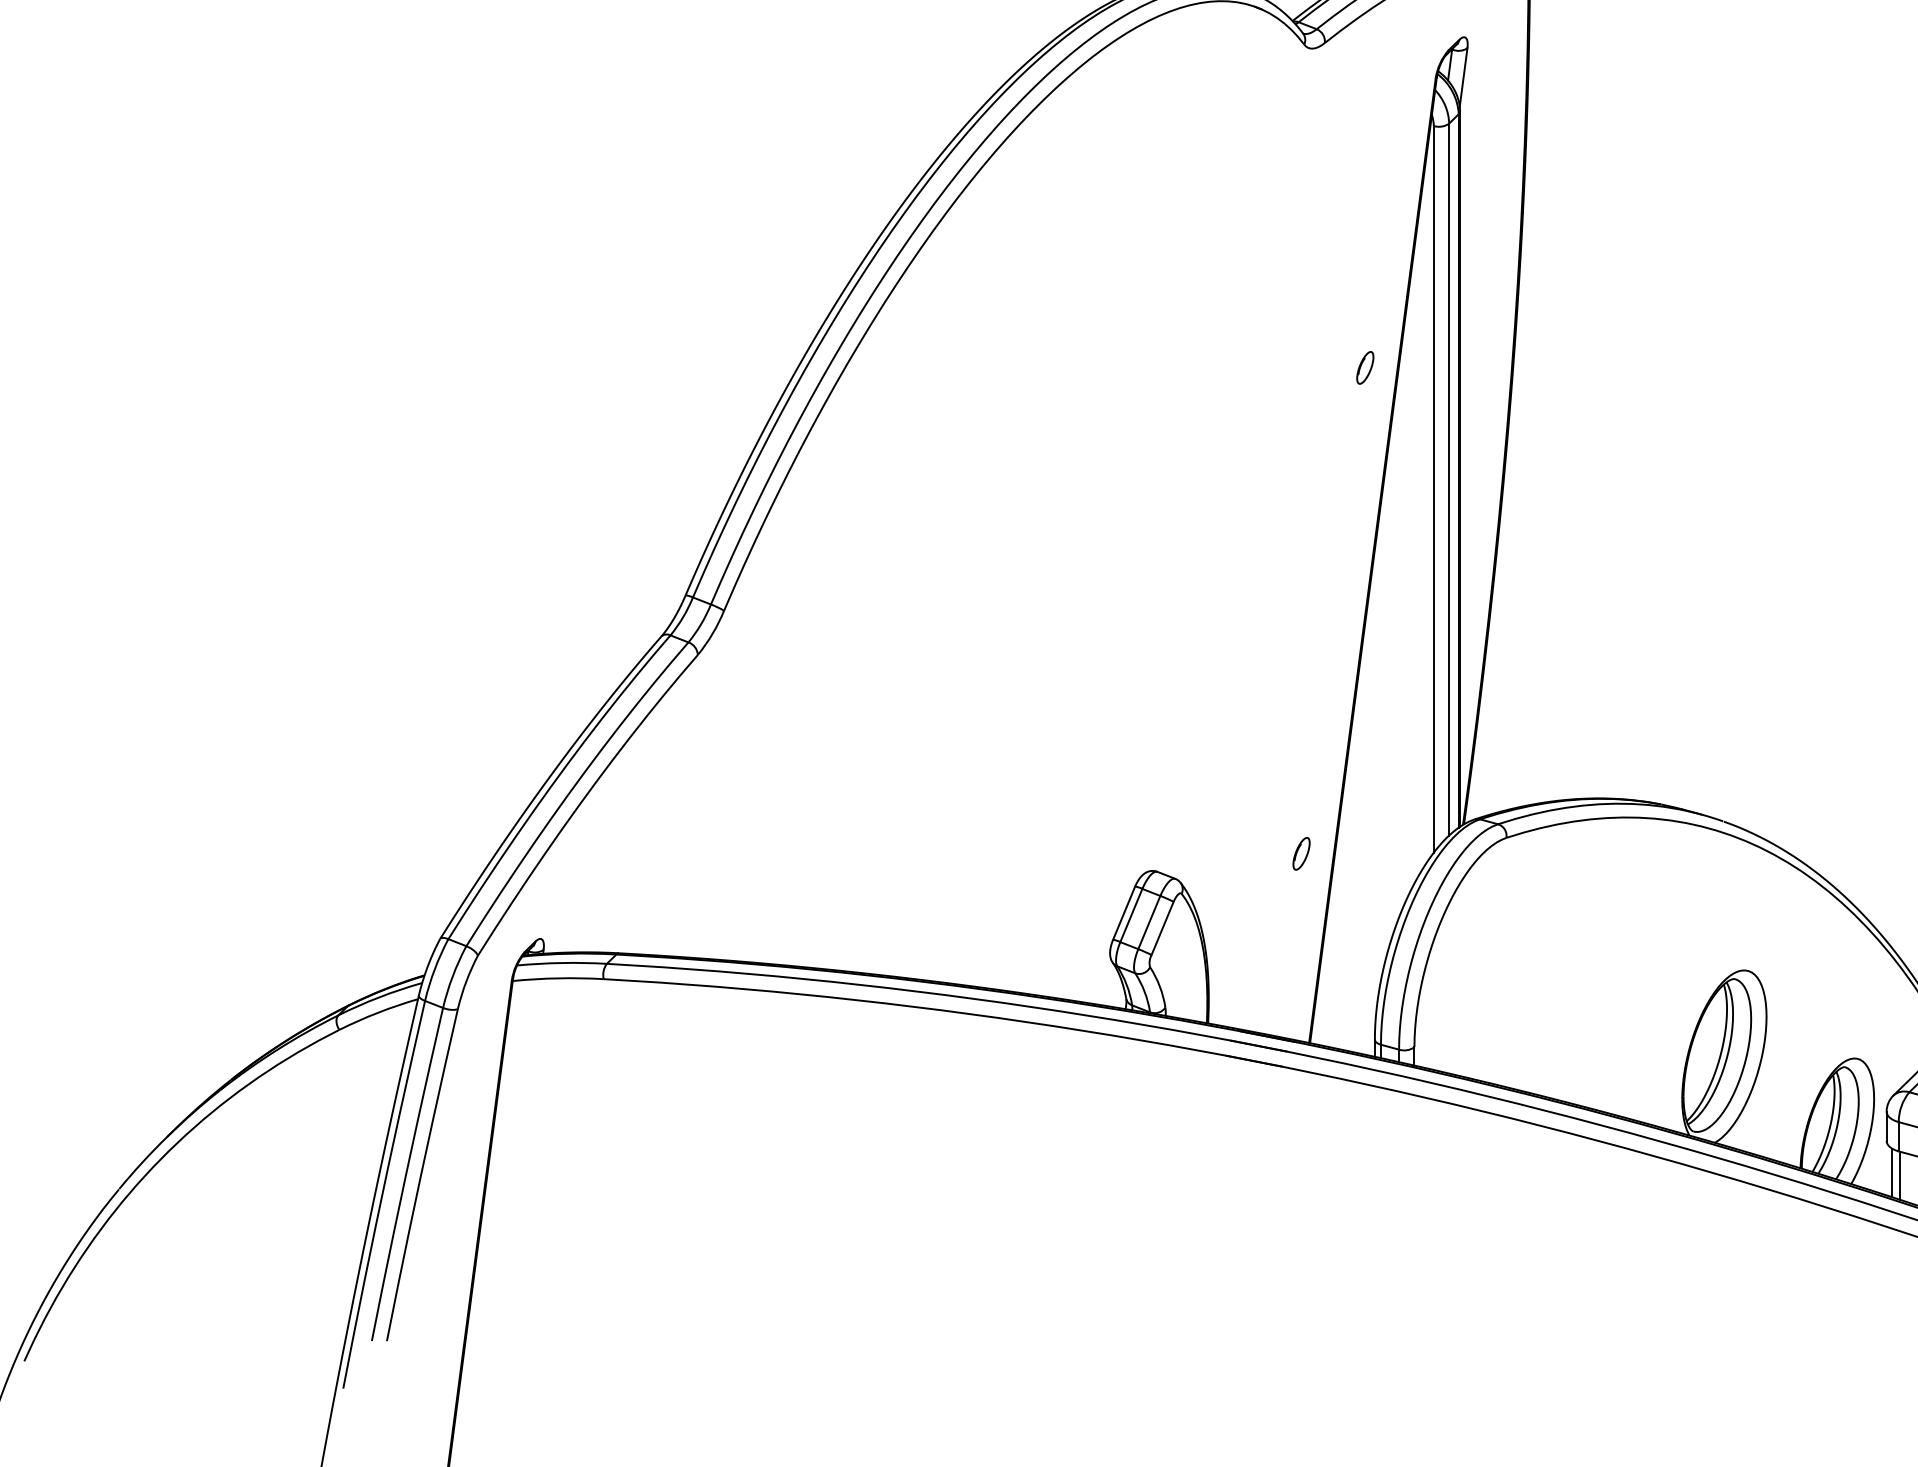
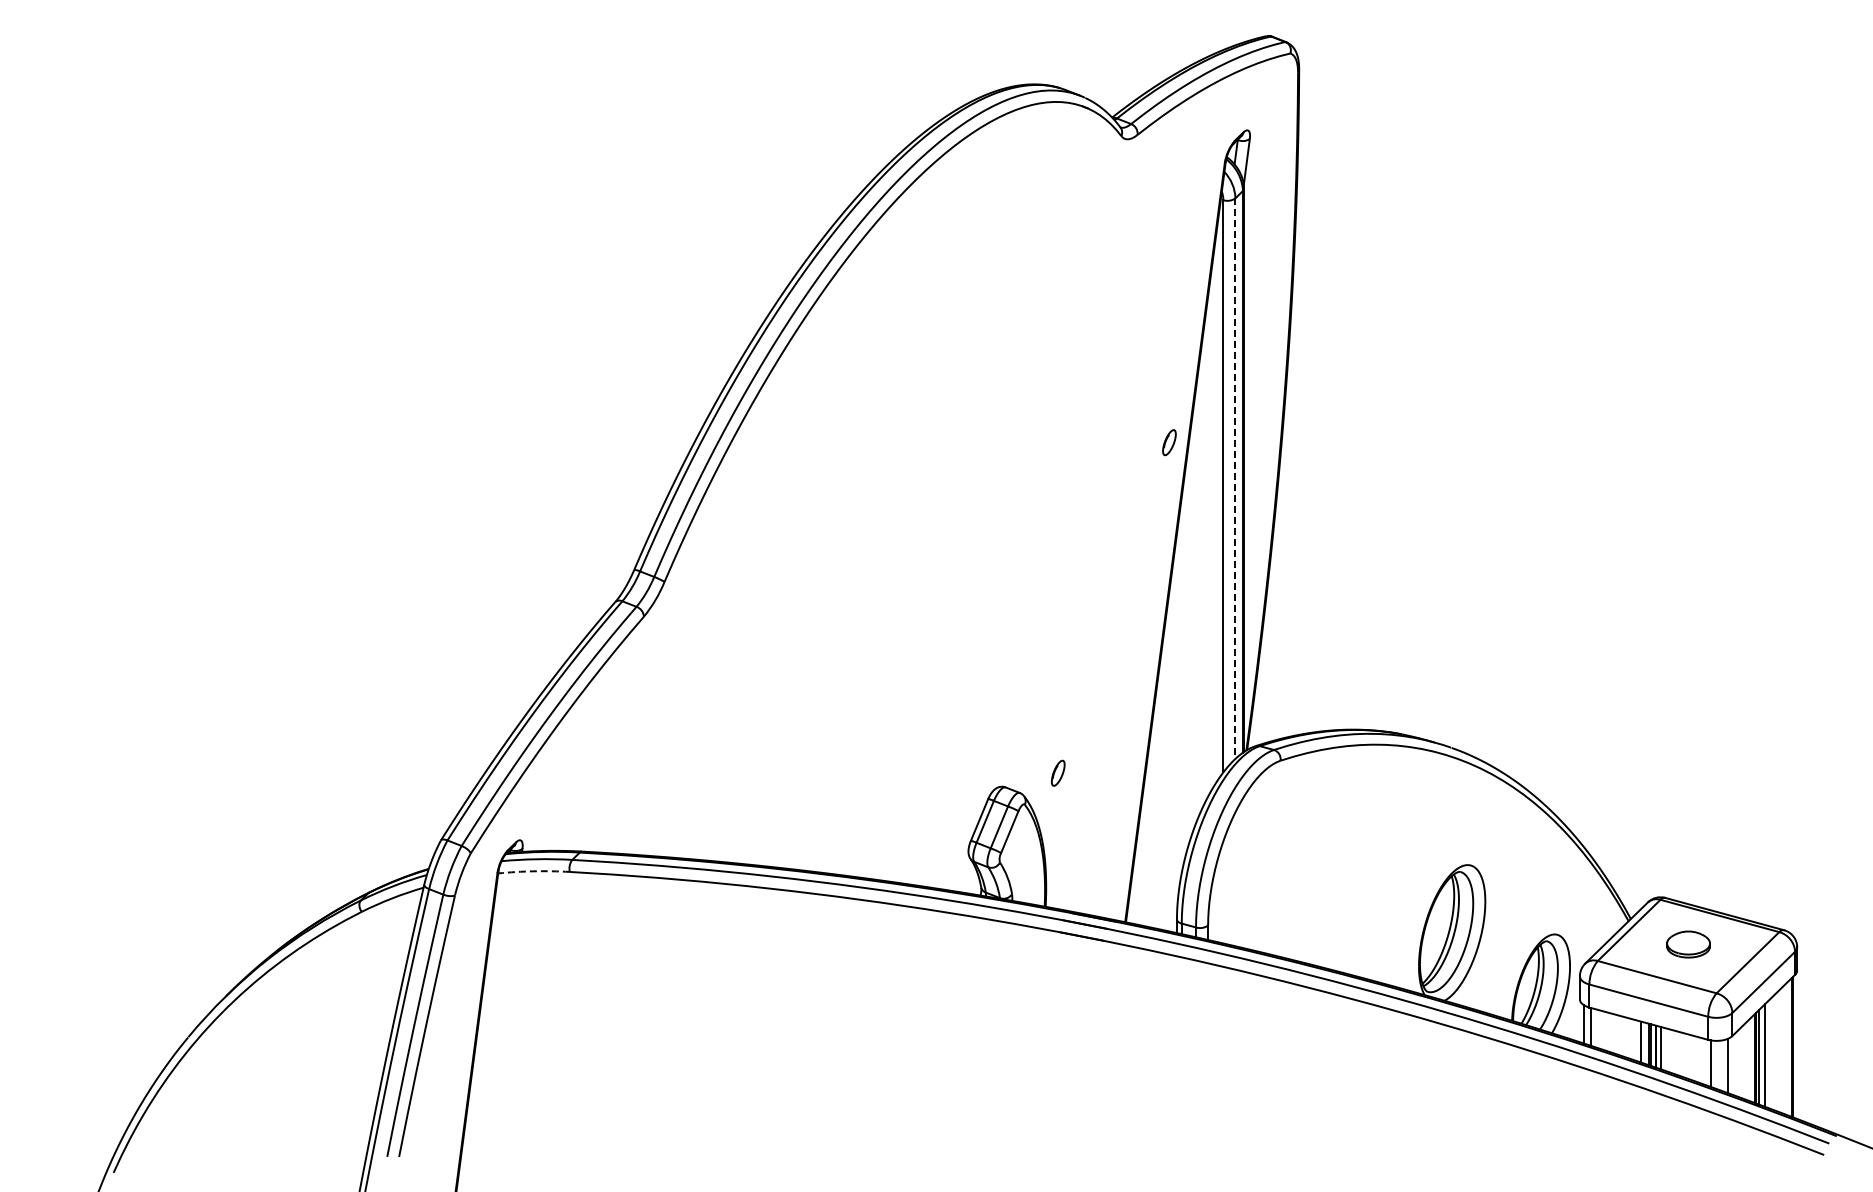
part: (1365, 367) -> (1169, 442), moved
line: (1449, 480) -> (1235, 479), solid -> dashed
part: (1301, 852) -> (1058, 772), moved
arc: (558, 978) -> (534, 871), solid -> dashed

